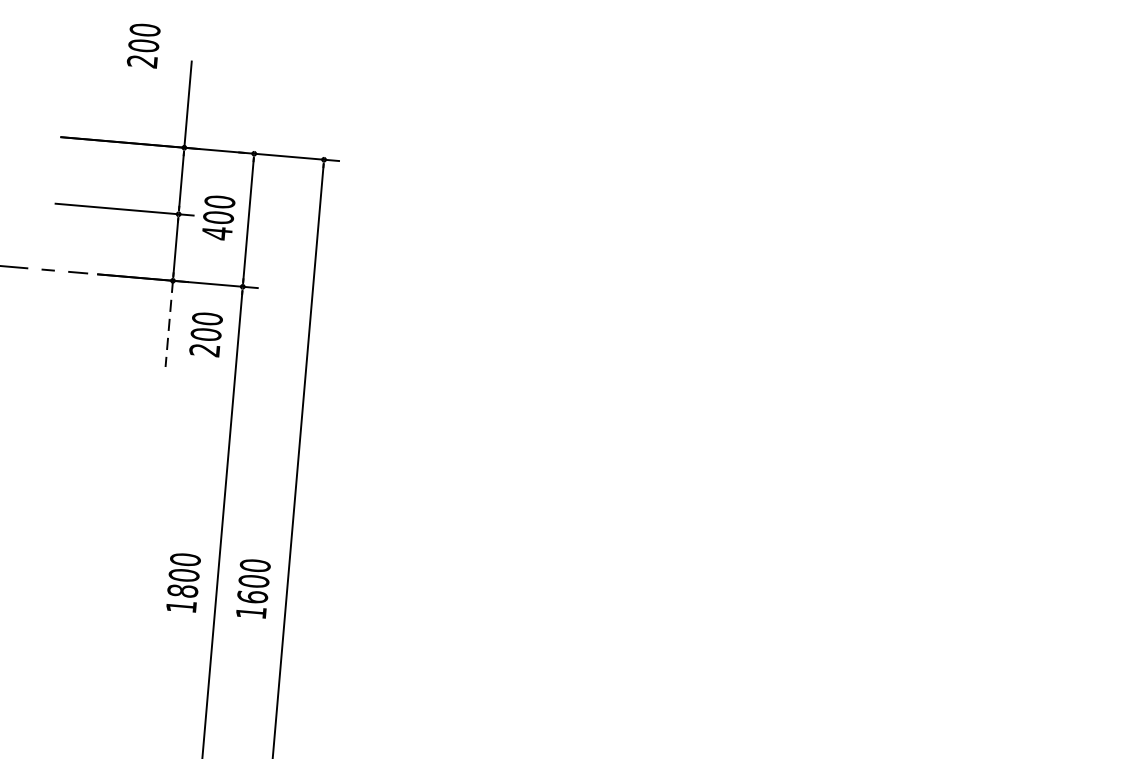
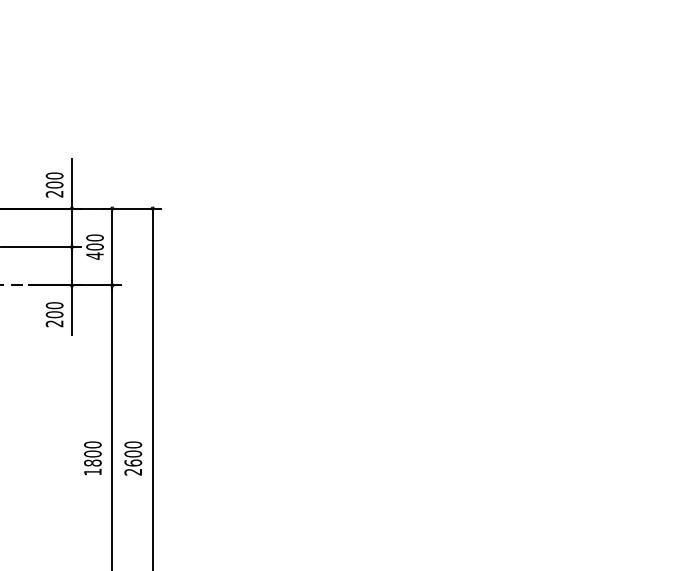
text: (143, 44) -> (54, 184), moved
line: (168, 323) -> (71, 310), dashed -> solid
text: (205, 334) -> (54, 314), moved
text: (249, 613) -> (132, 472), 1600 -> 2600

